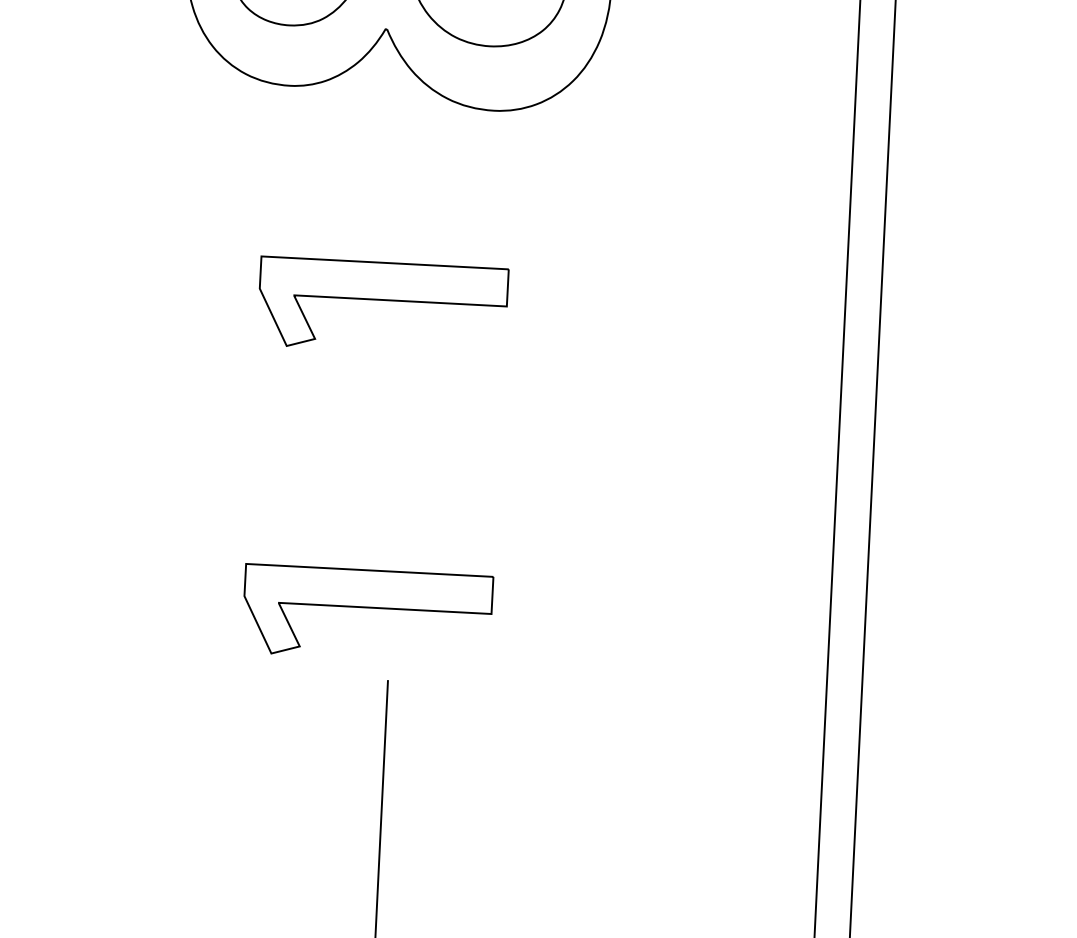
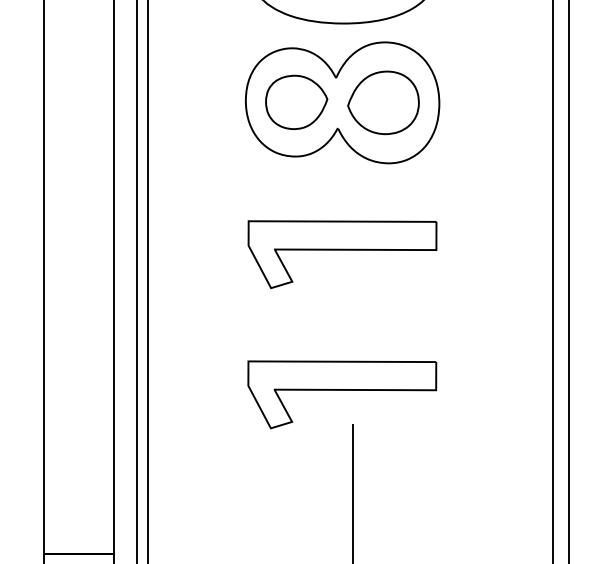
part: (382, 305) -> (342, 254), size x1.67
part: (367, 613) -> (342, 394), size x1.67

